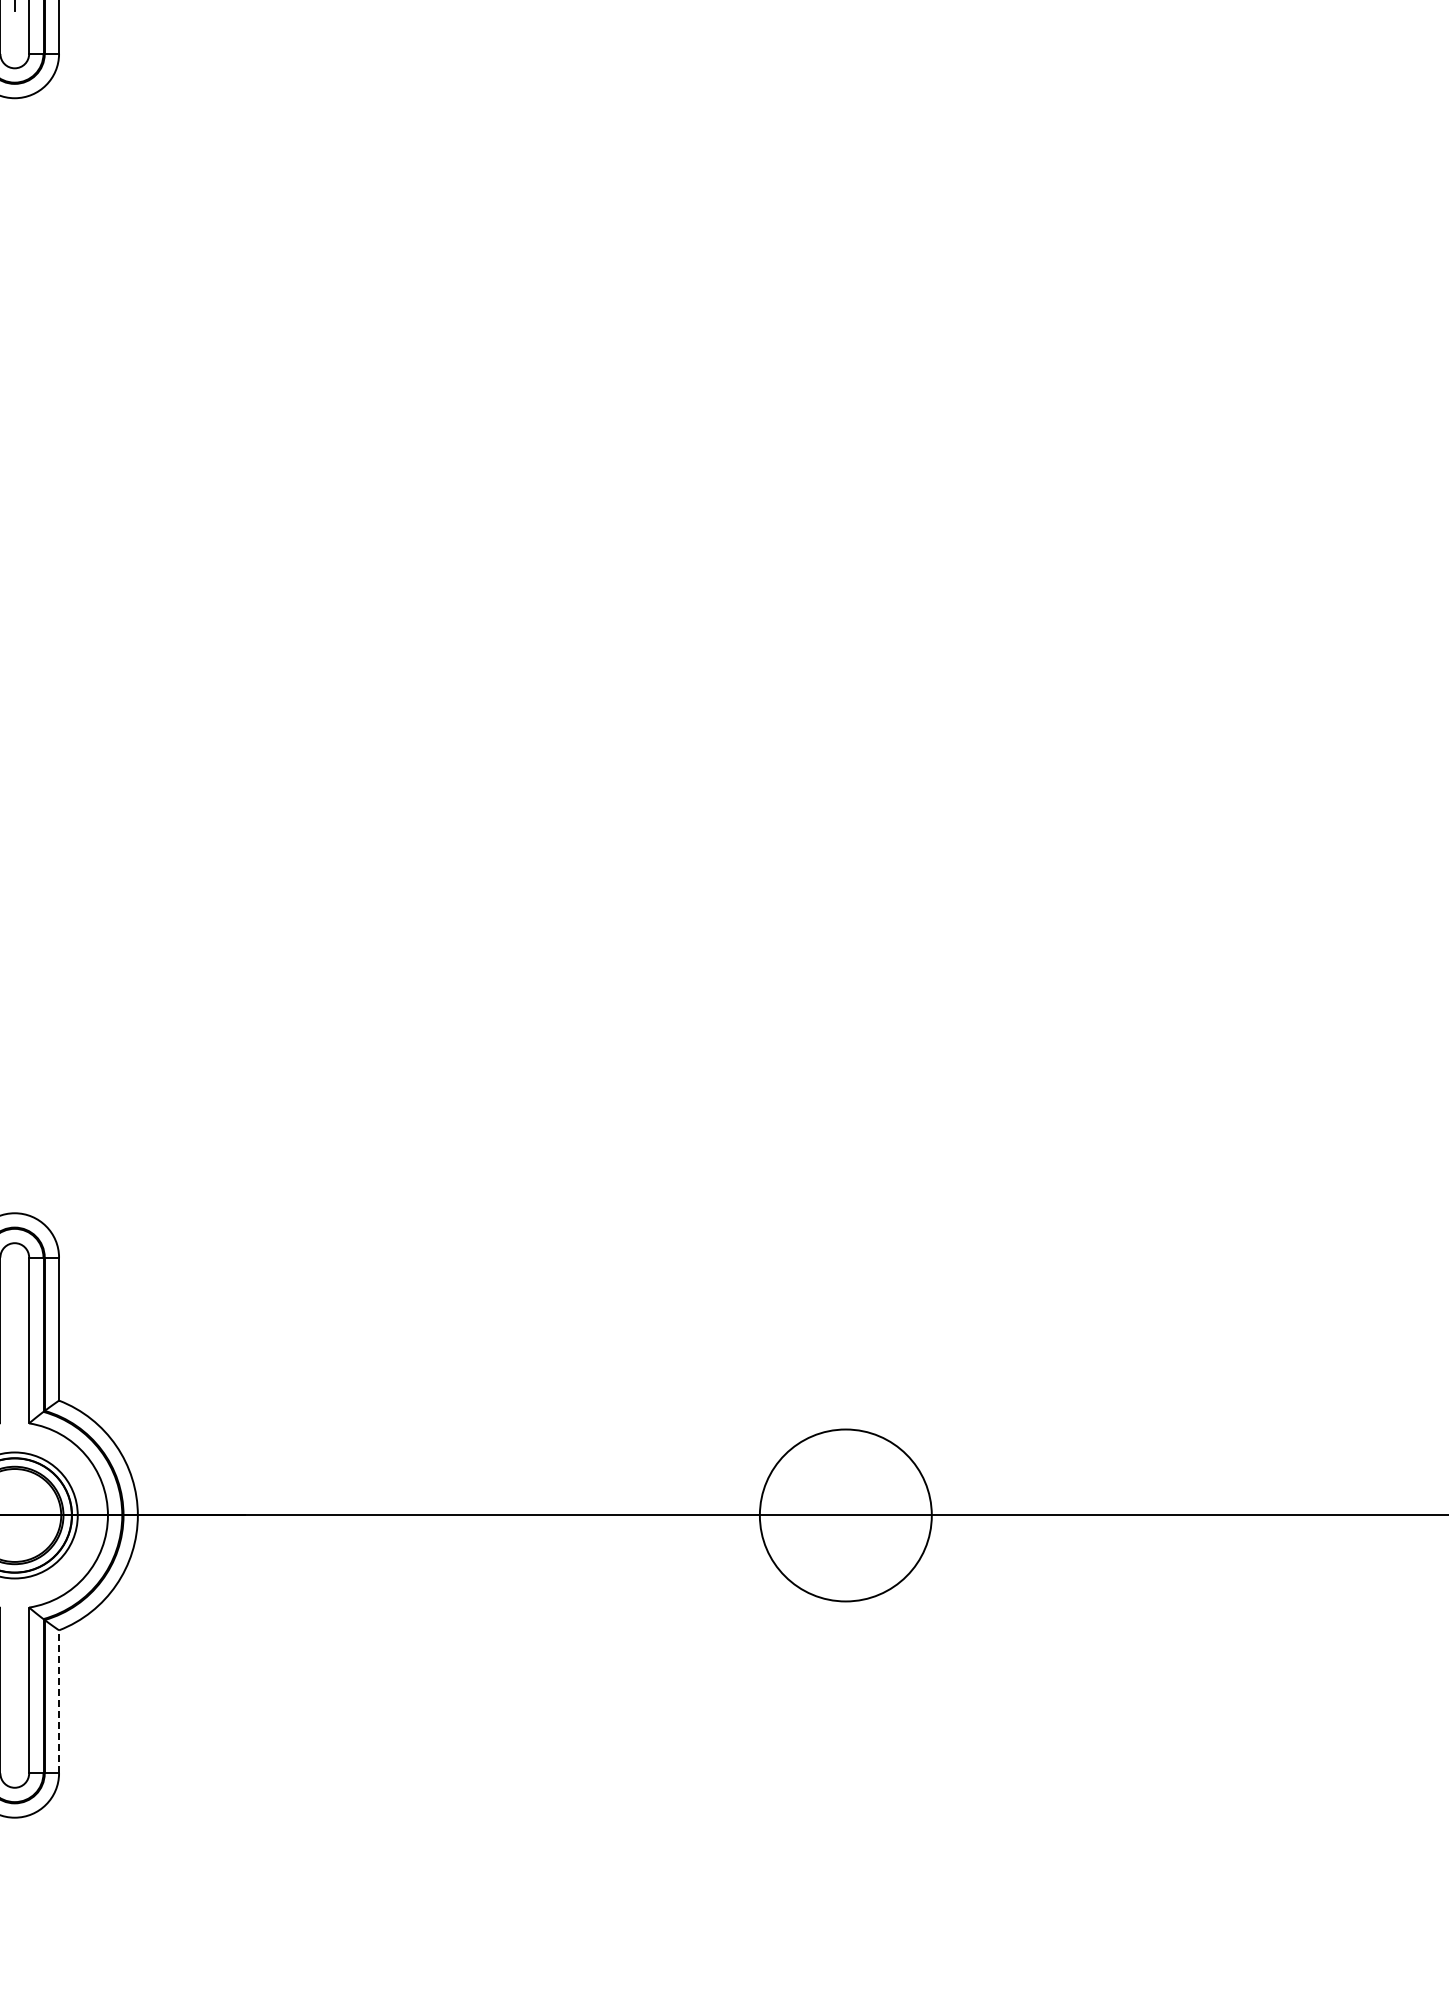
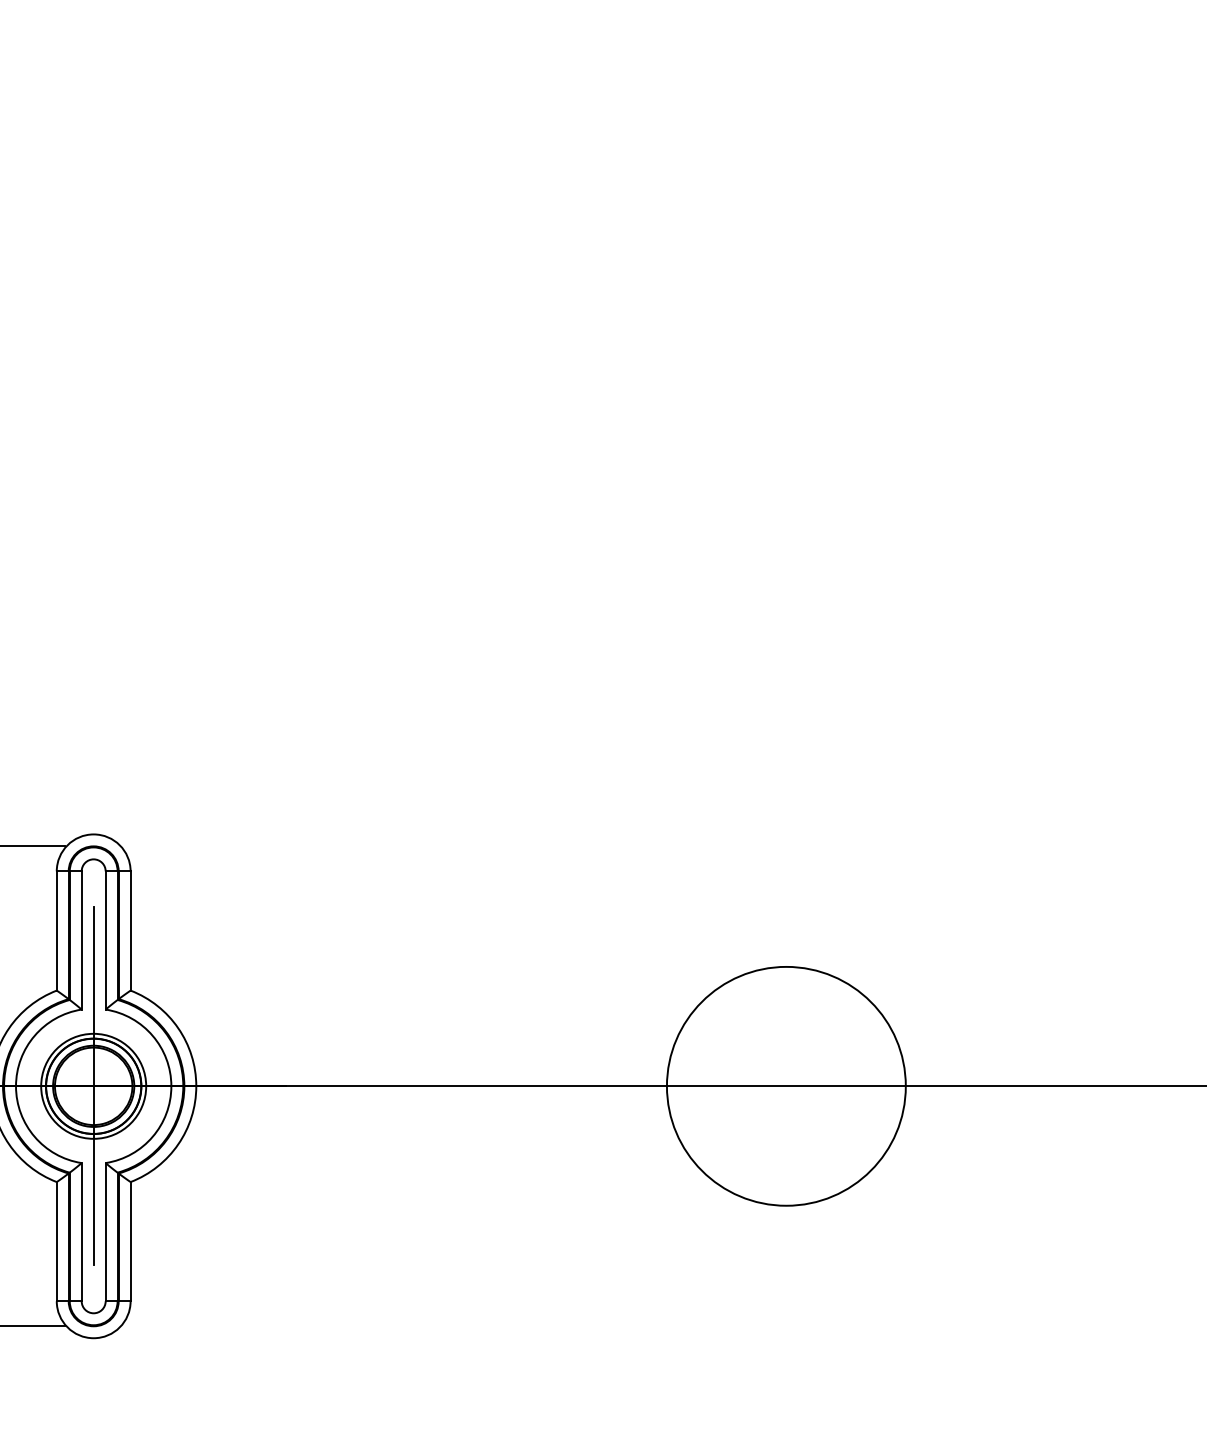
line: (14, 1515) -> (93, 1086), added
circle: (845, 1515) -> (786, 1086), size x1.67
line: (59, 1701) -> (130, 1241), dashed -> solid

